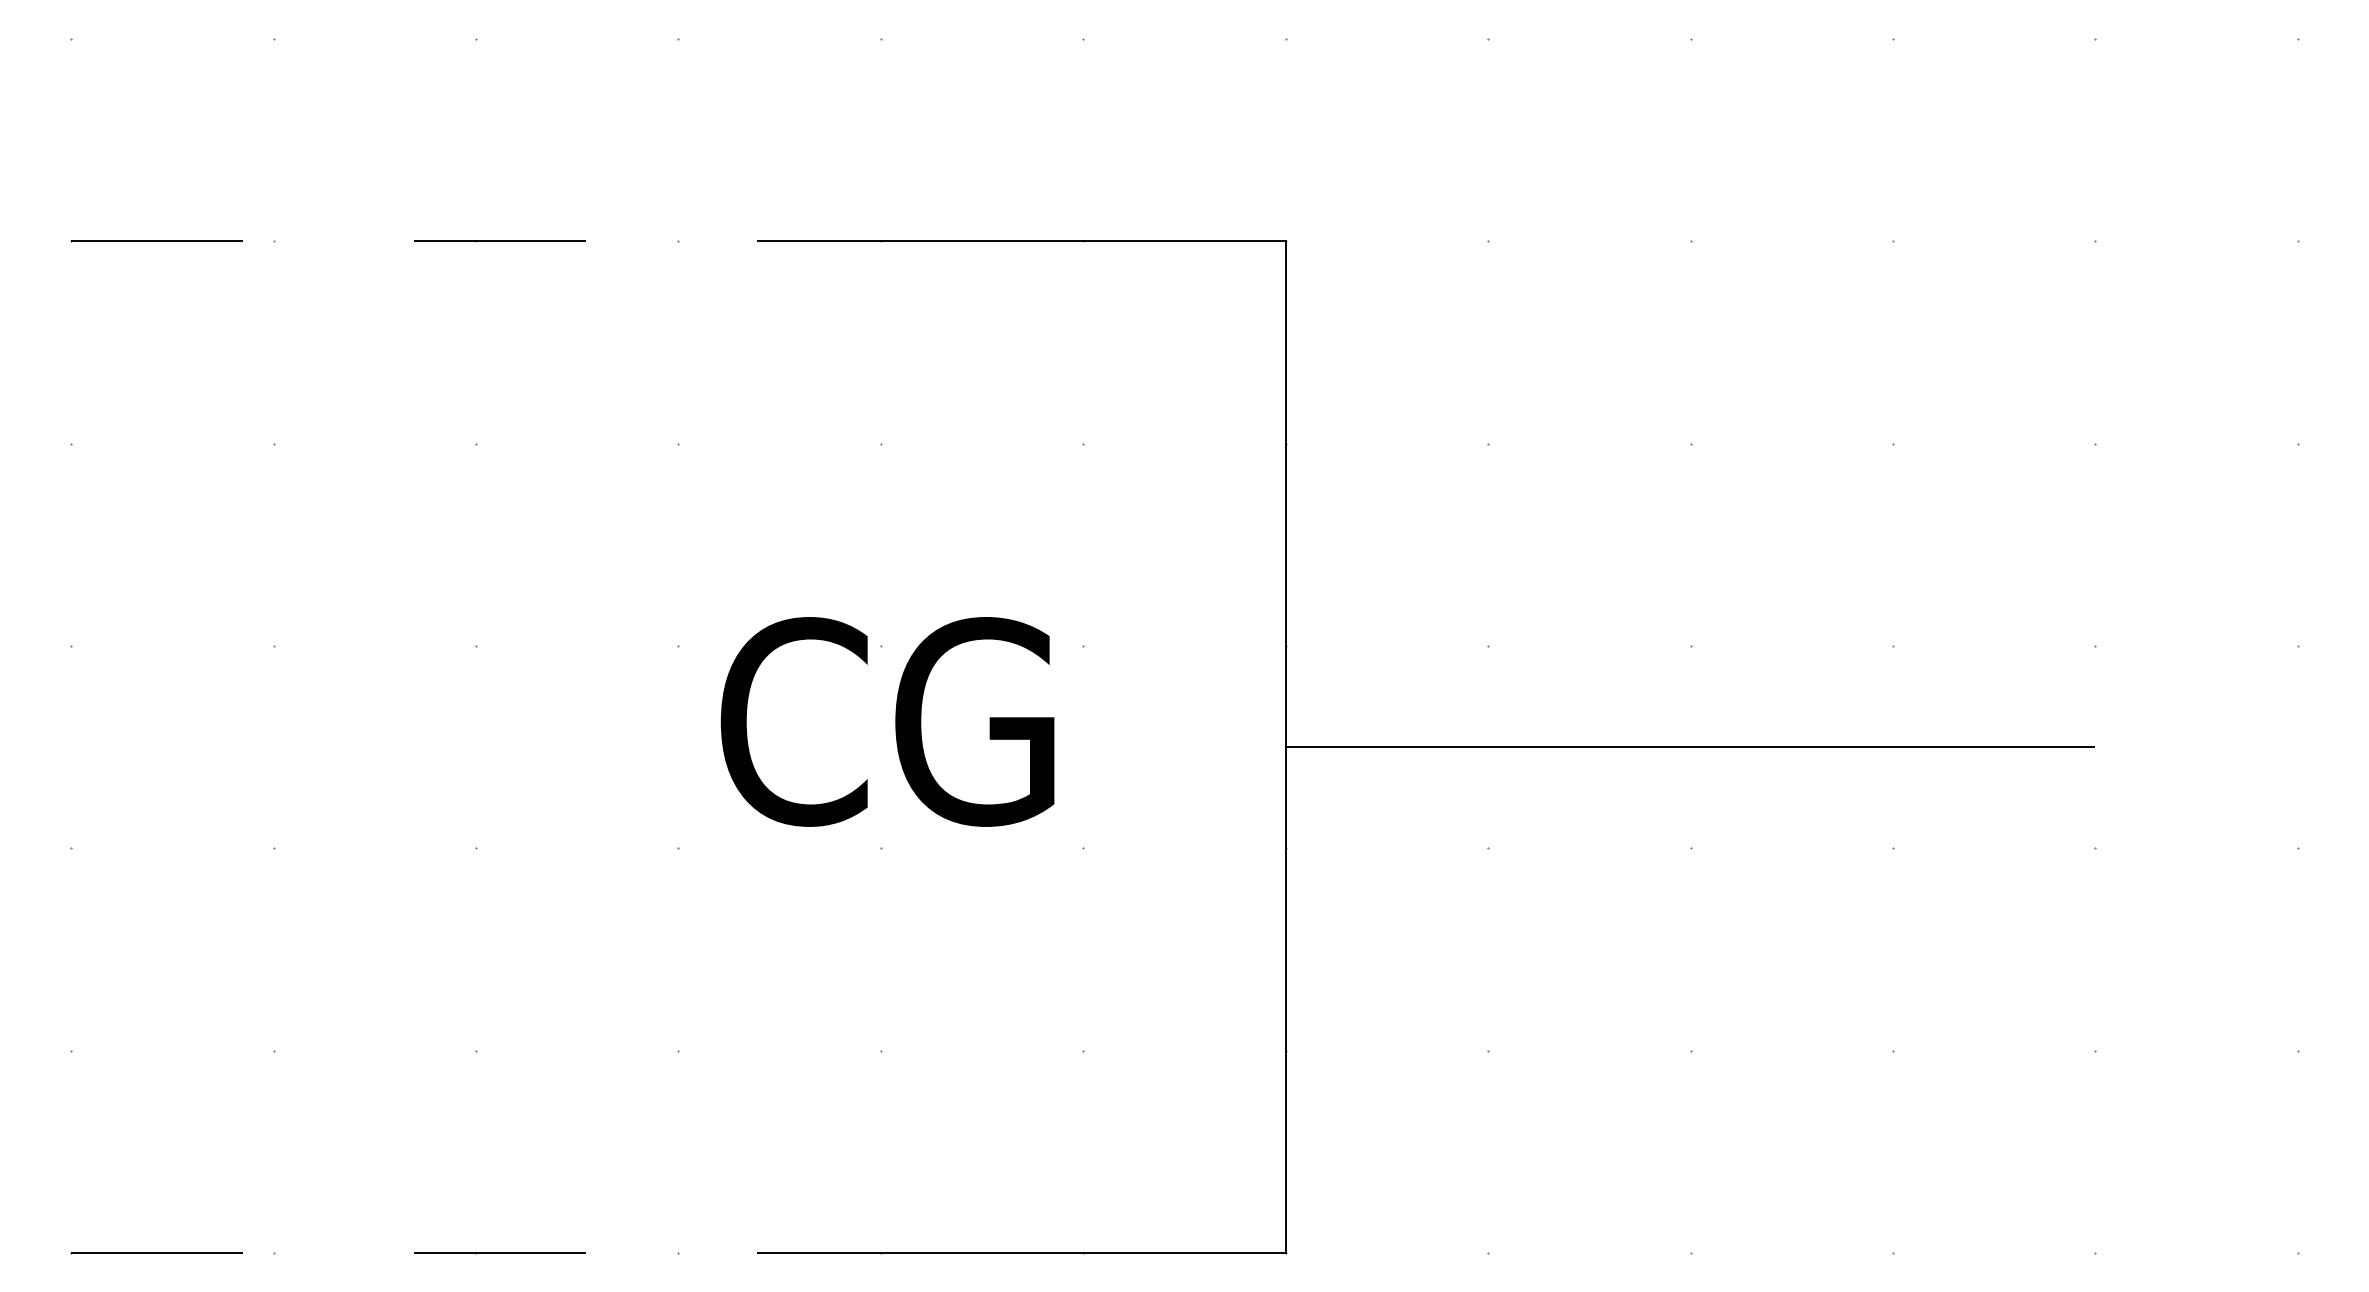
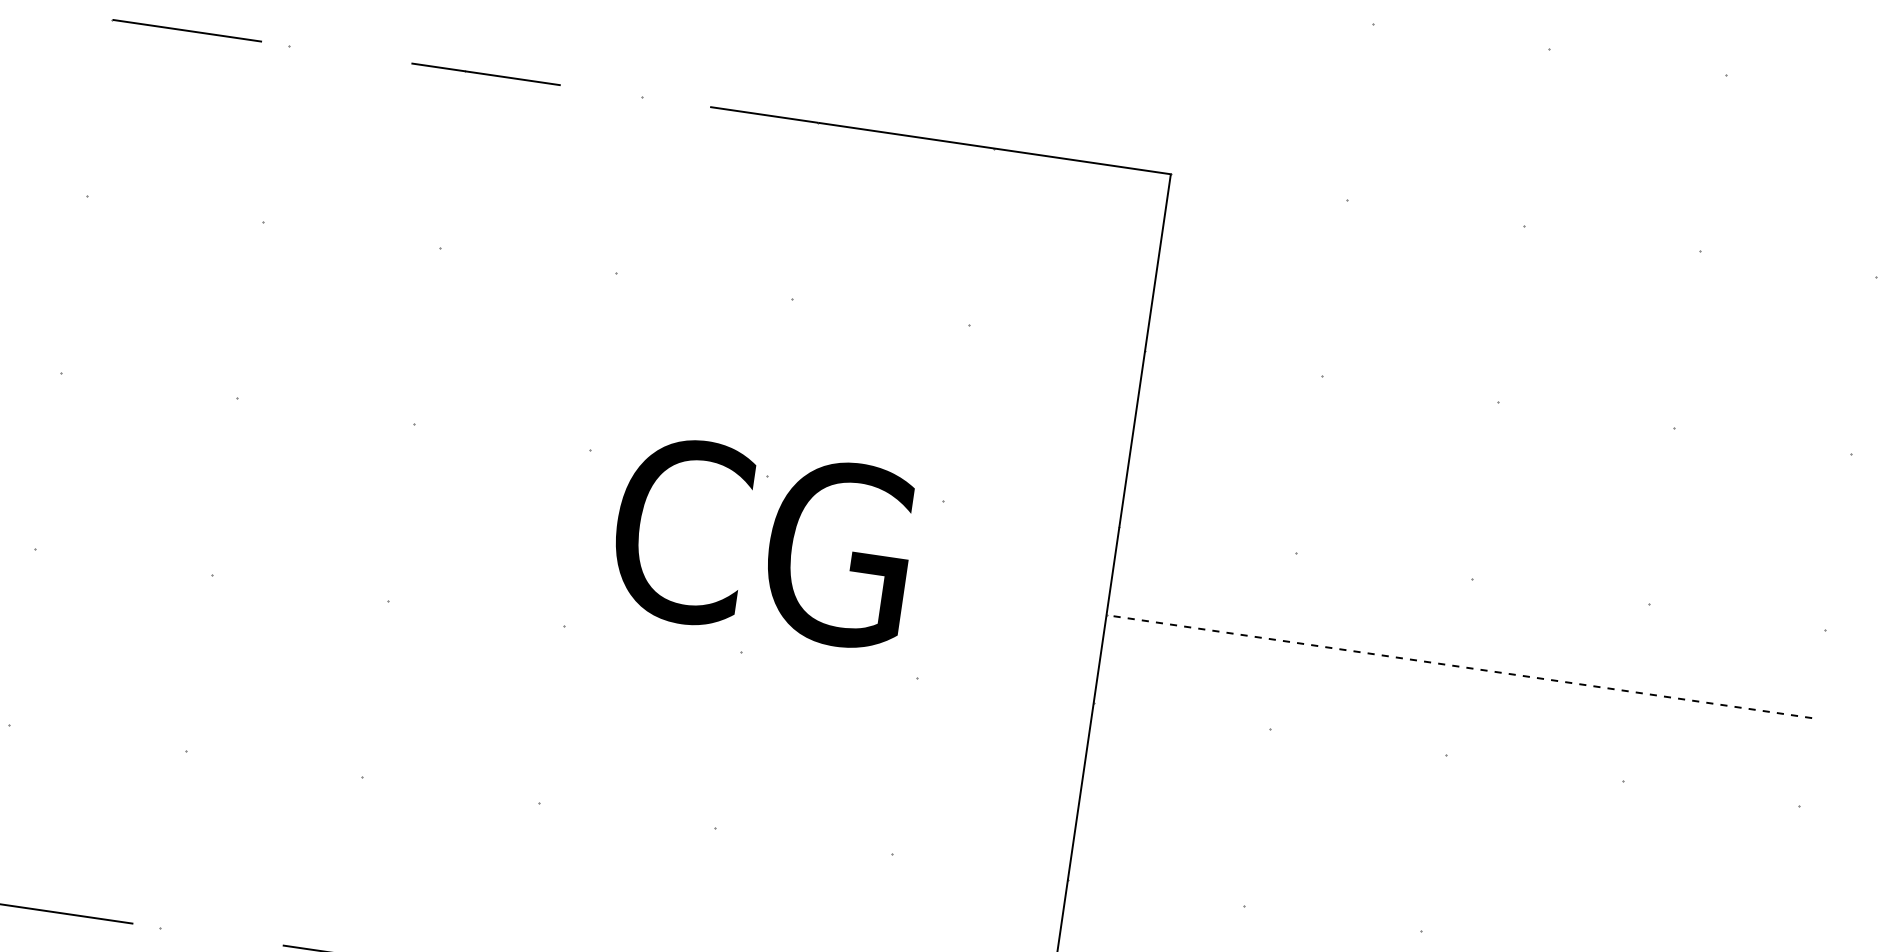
line: (1690, 747) -> (1459, 666), solid -> dashed

